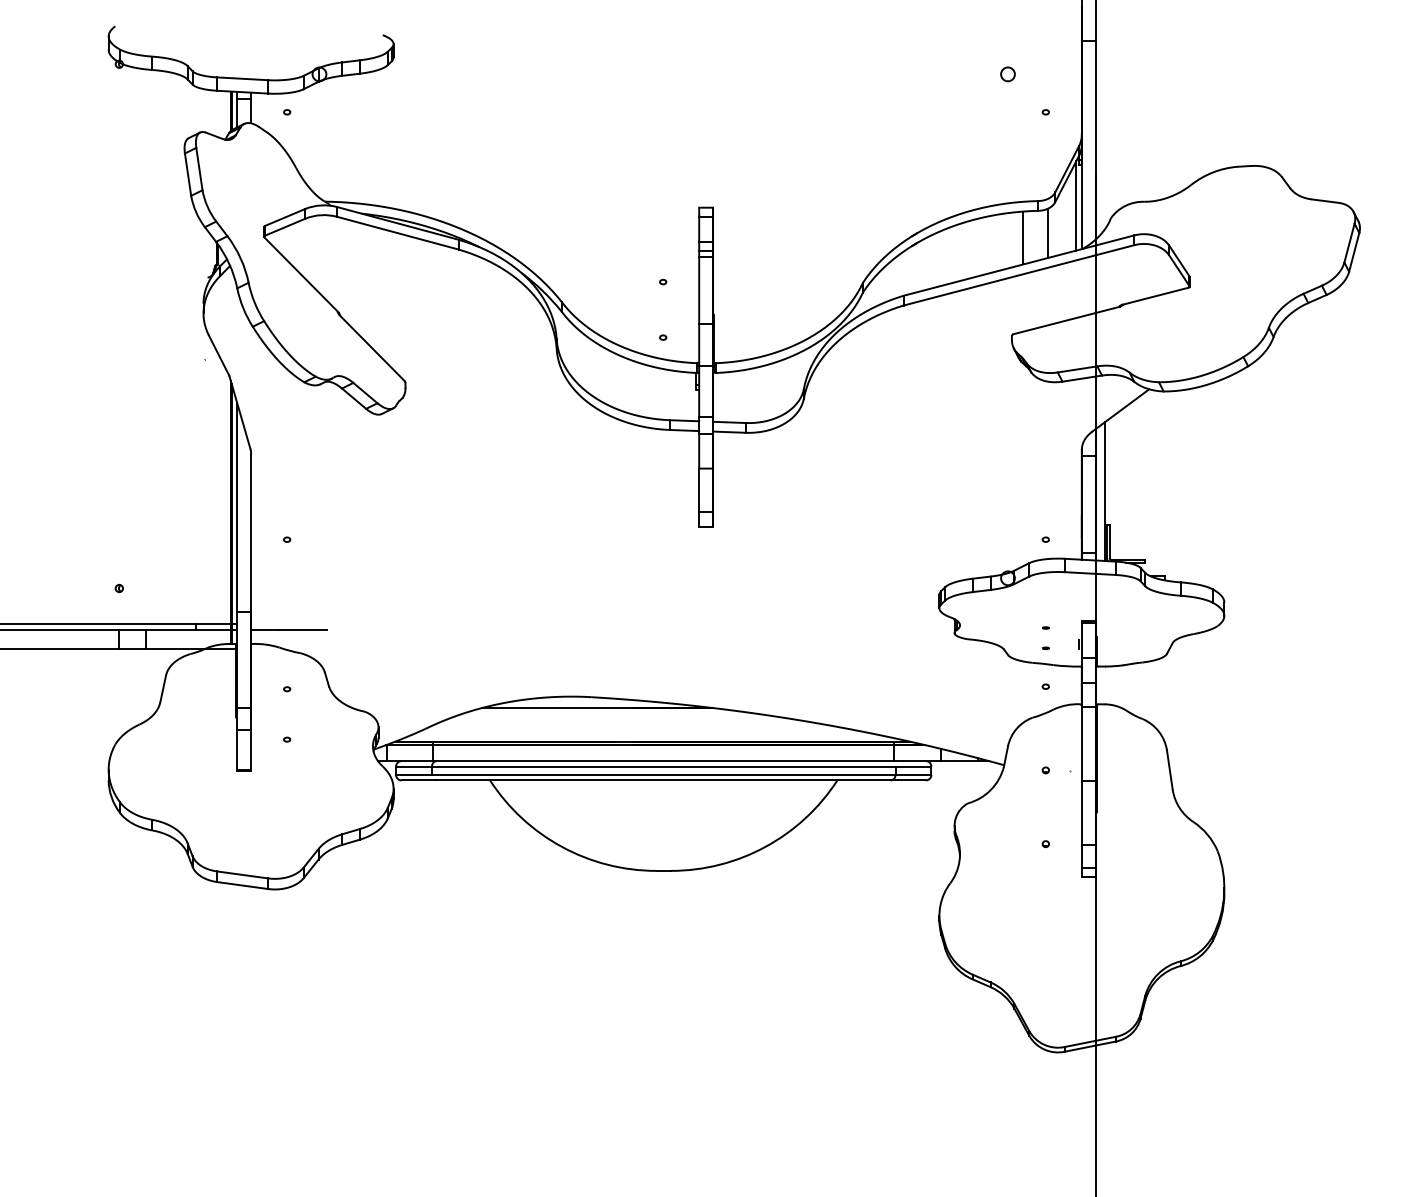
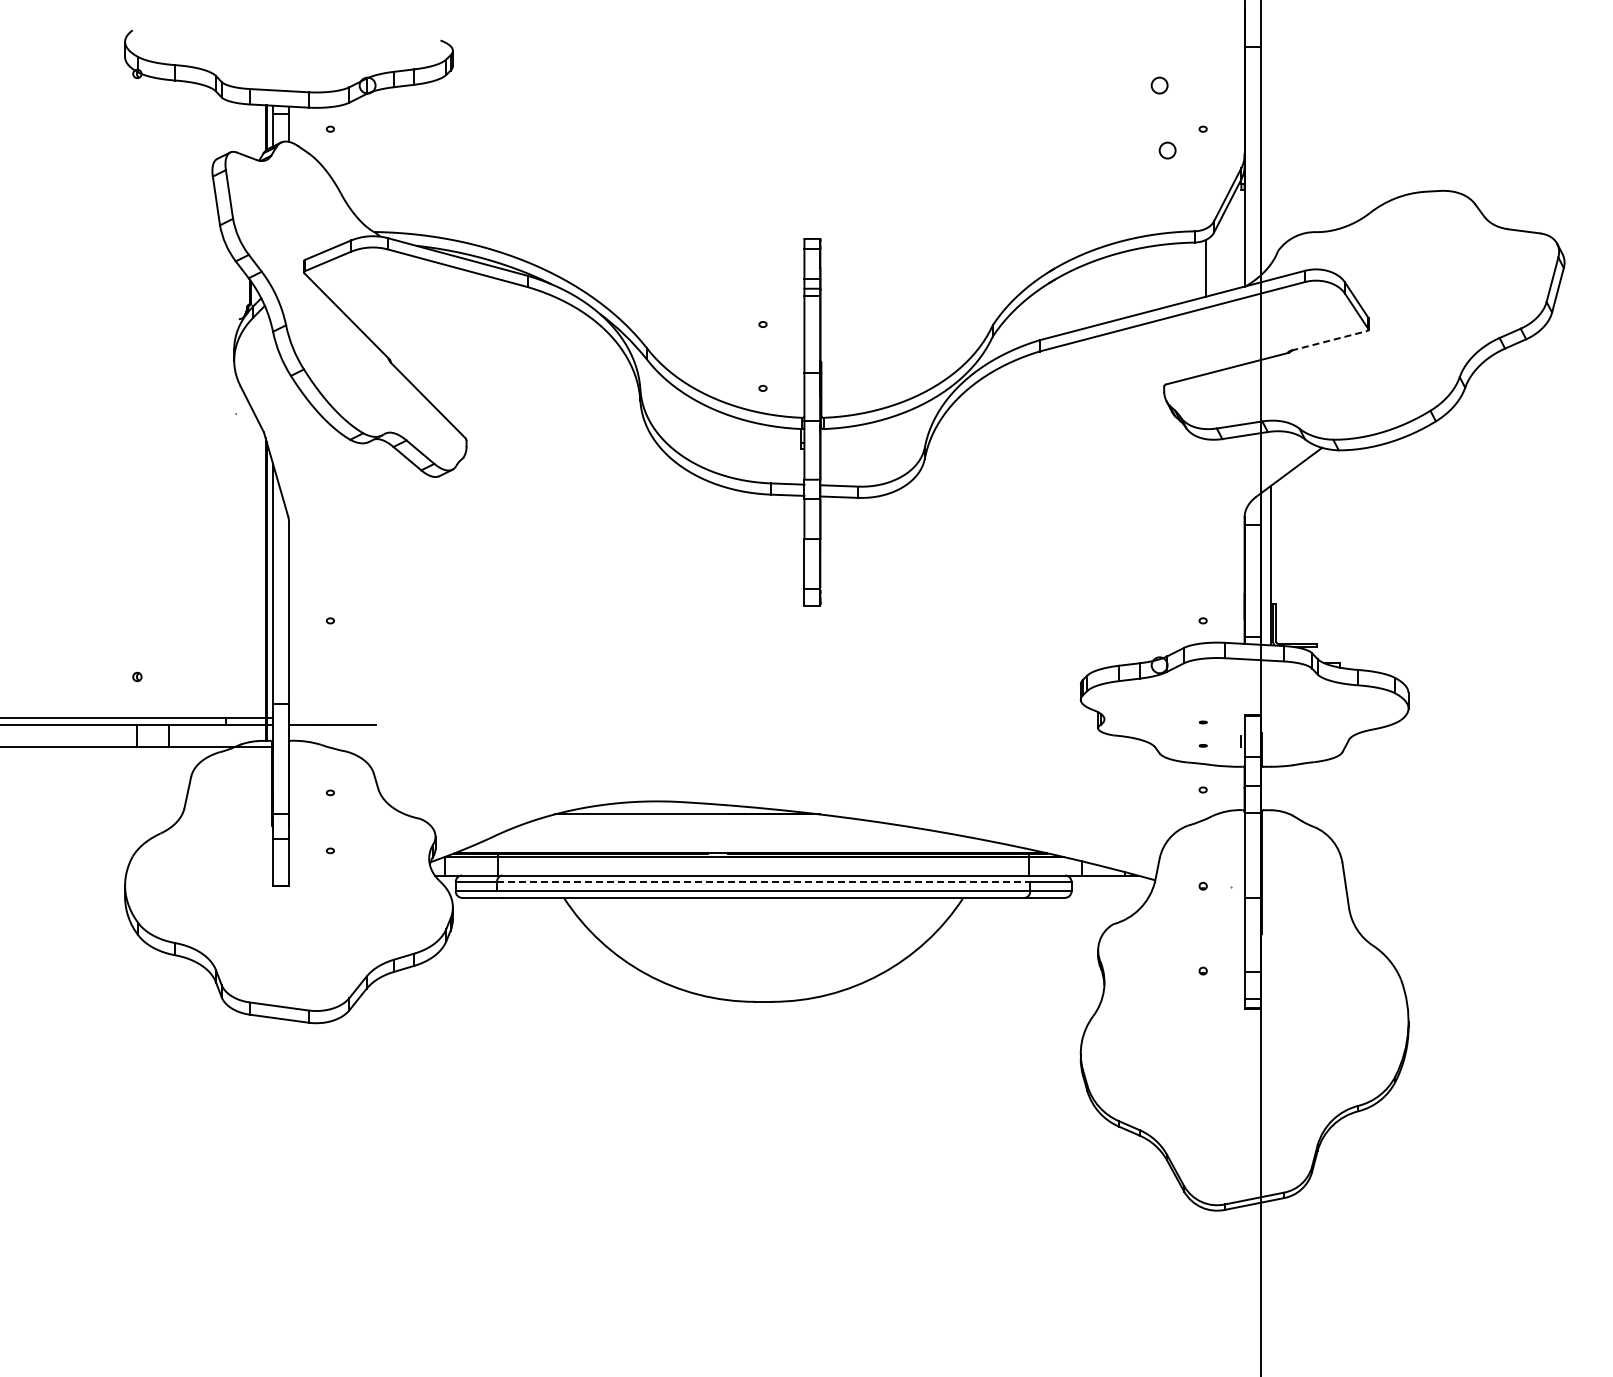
circle: (1014, 130) -> (1167, 150), added
line: (1076, 205) -> (1238, 236), removed
line: (1023, 237) -> (1177, 273), removed
line: (1155, 295) -> (1329, 340), solid -> dashed
line: (663, 766) -> (763, 881), solid -> dashed

